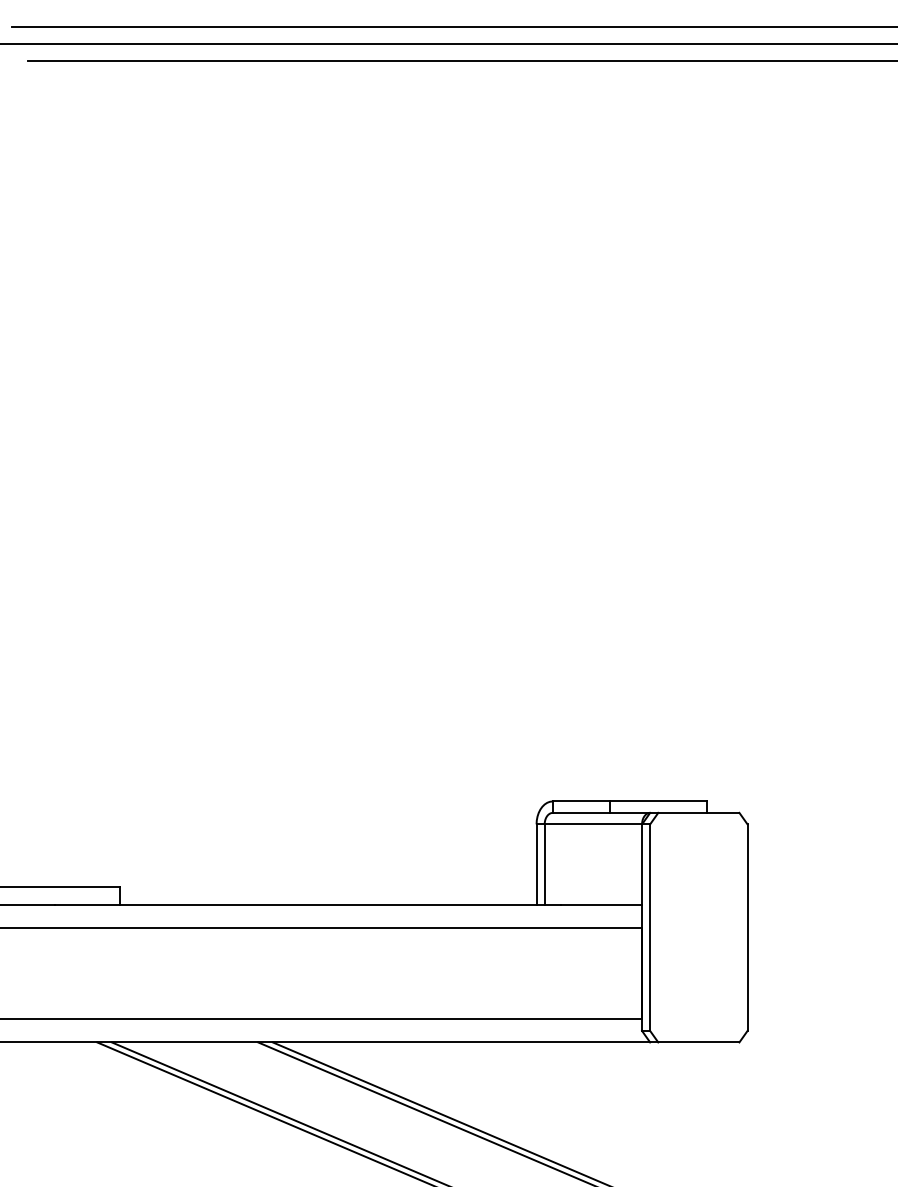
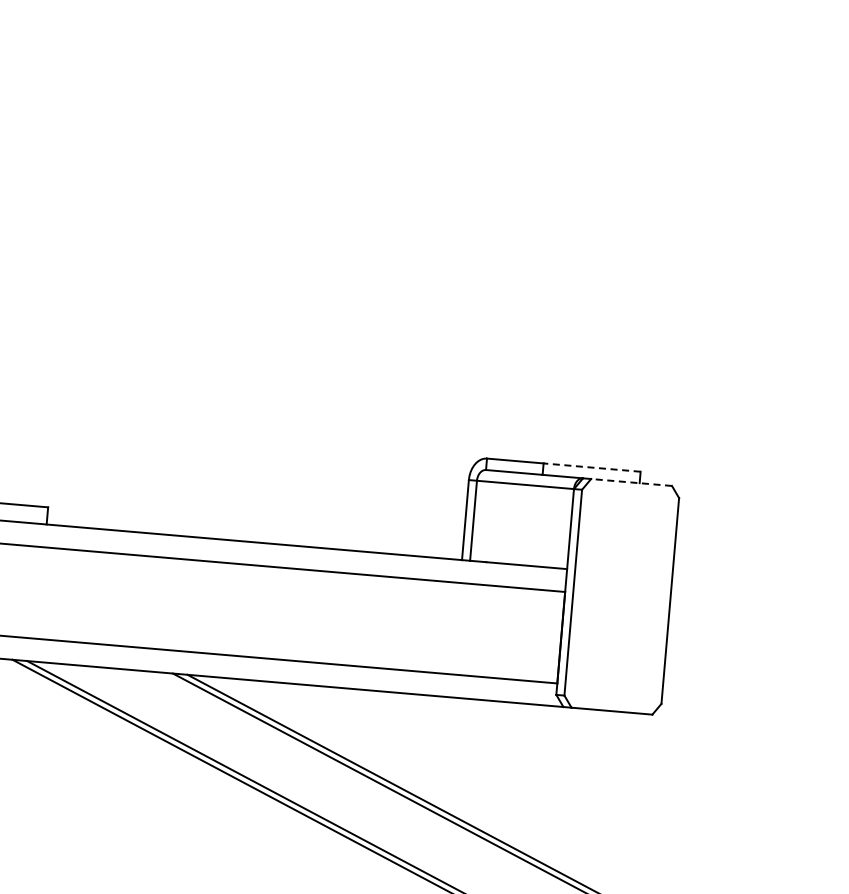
line: (658, 801) -> (592, 467), solid -> dashed
line: (698, 812) -> (631, 482), solid -> dashed

